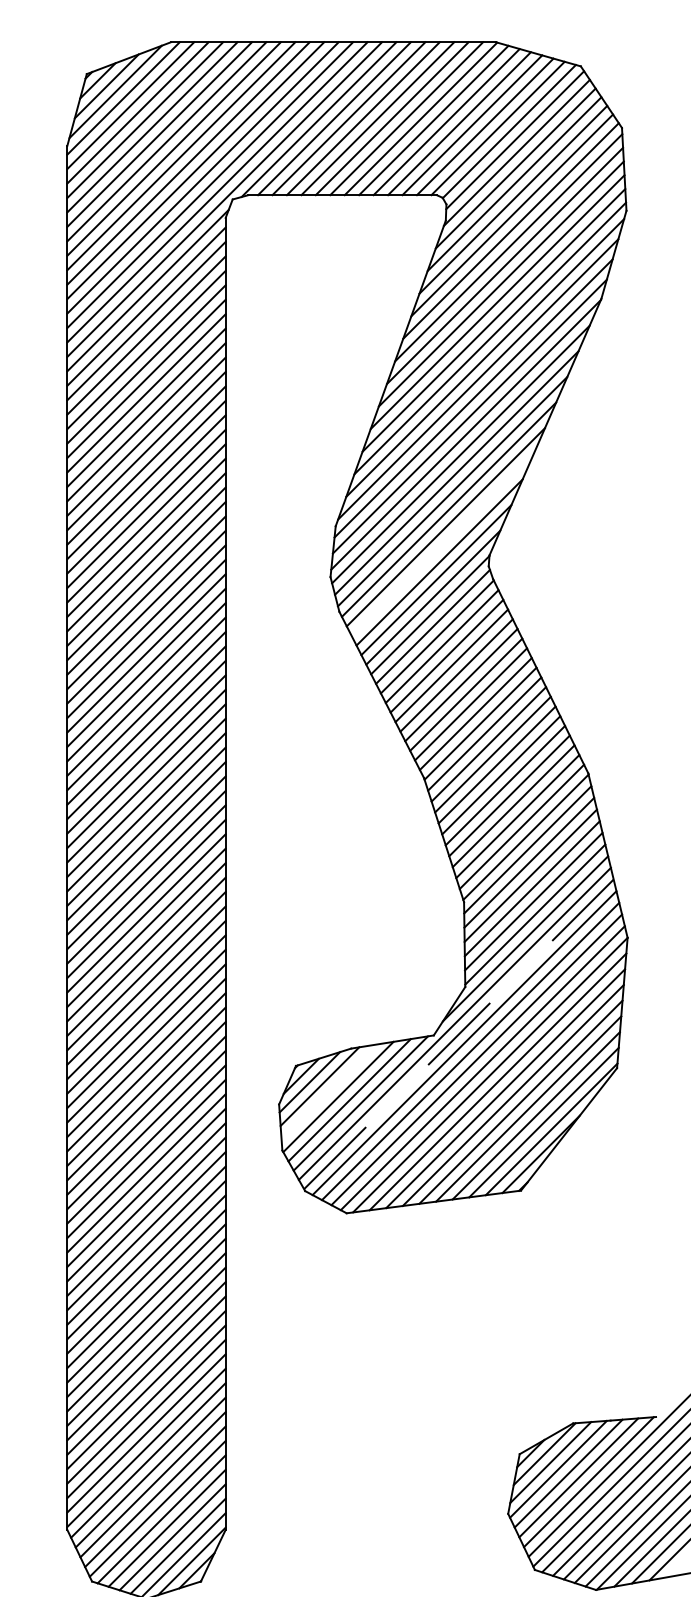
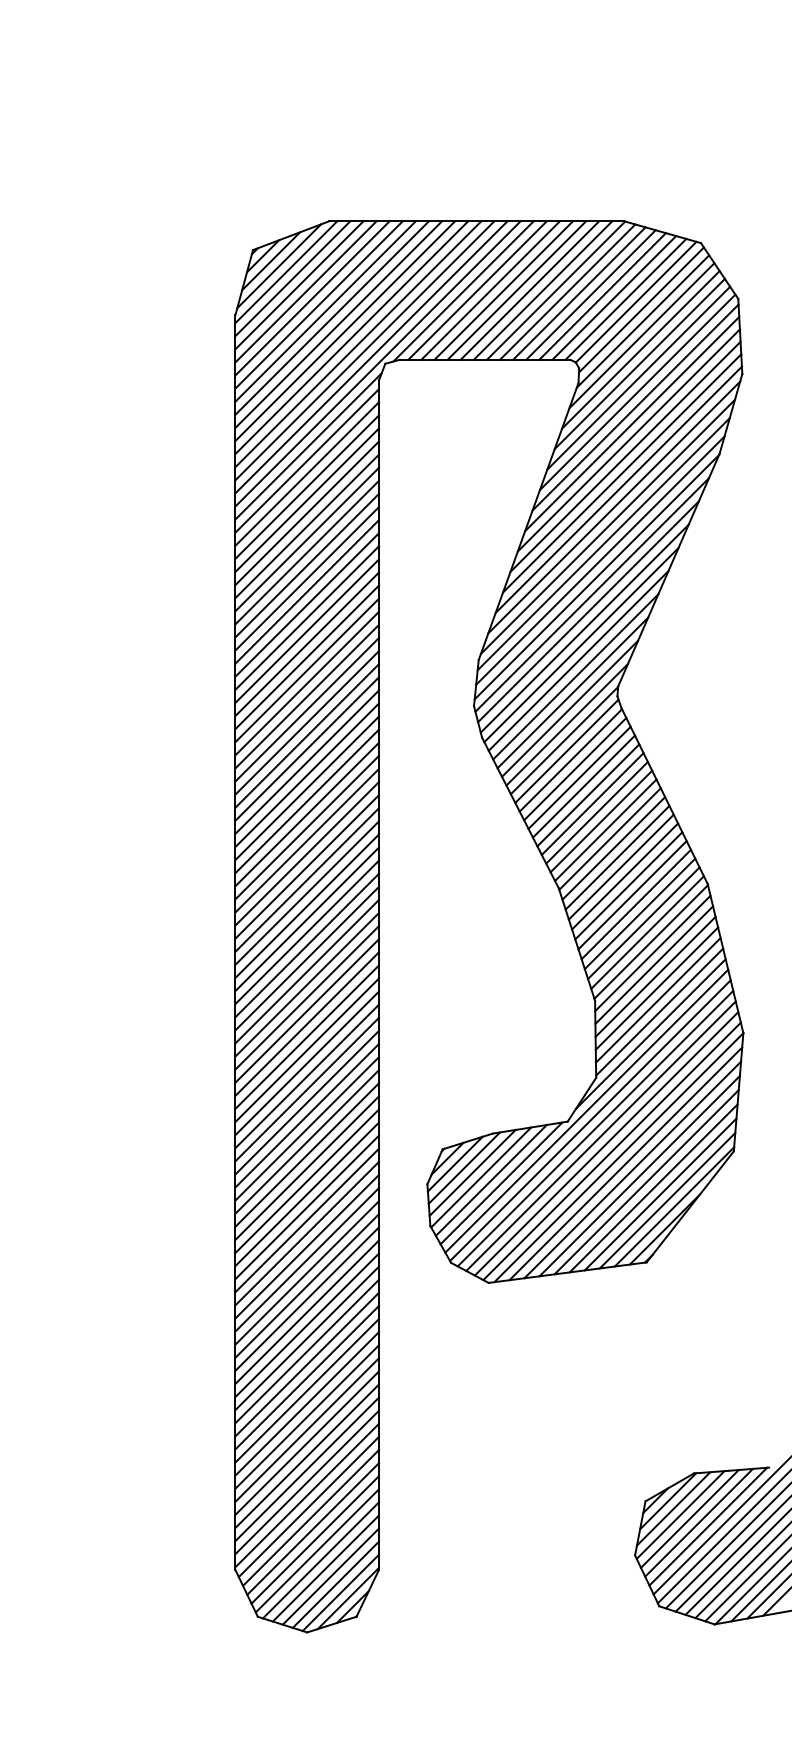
line: (442, 544) -> (575, 676), added
line: (459, 1034) -> (590, 1120), dashed -> solid
line: (328, 1091) -> (472, 1172), added

